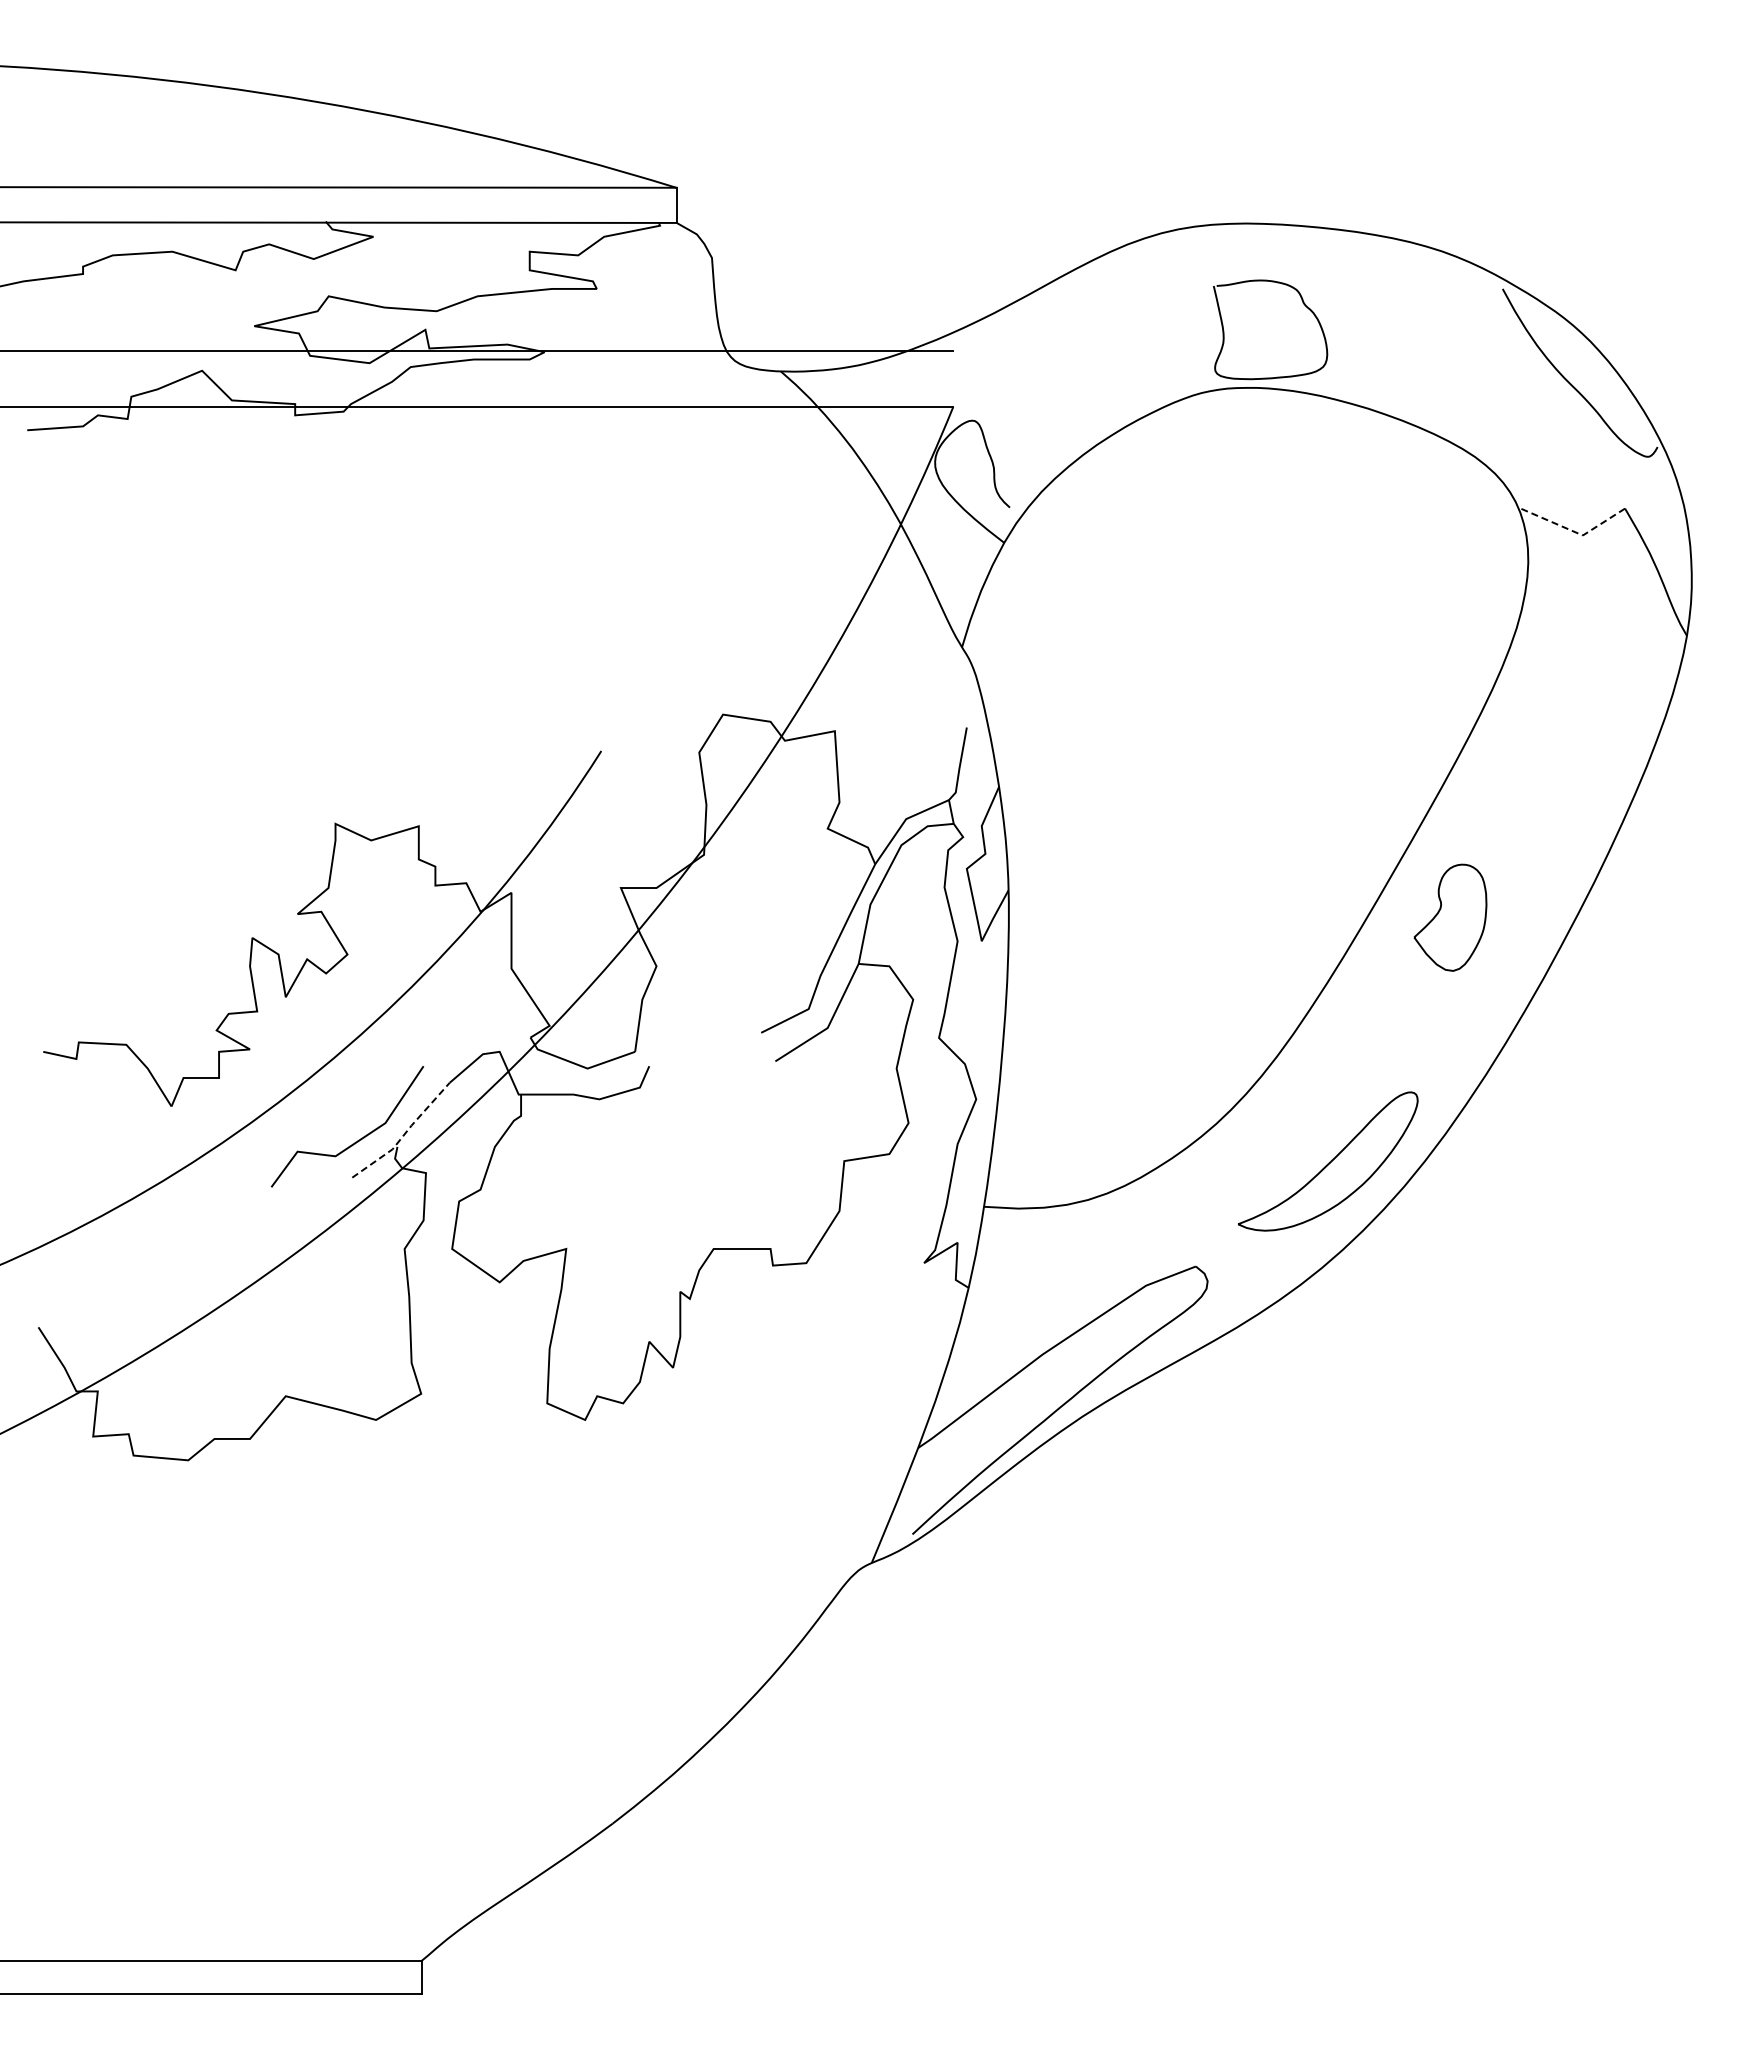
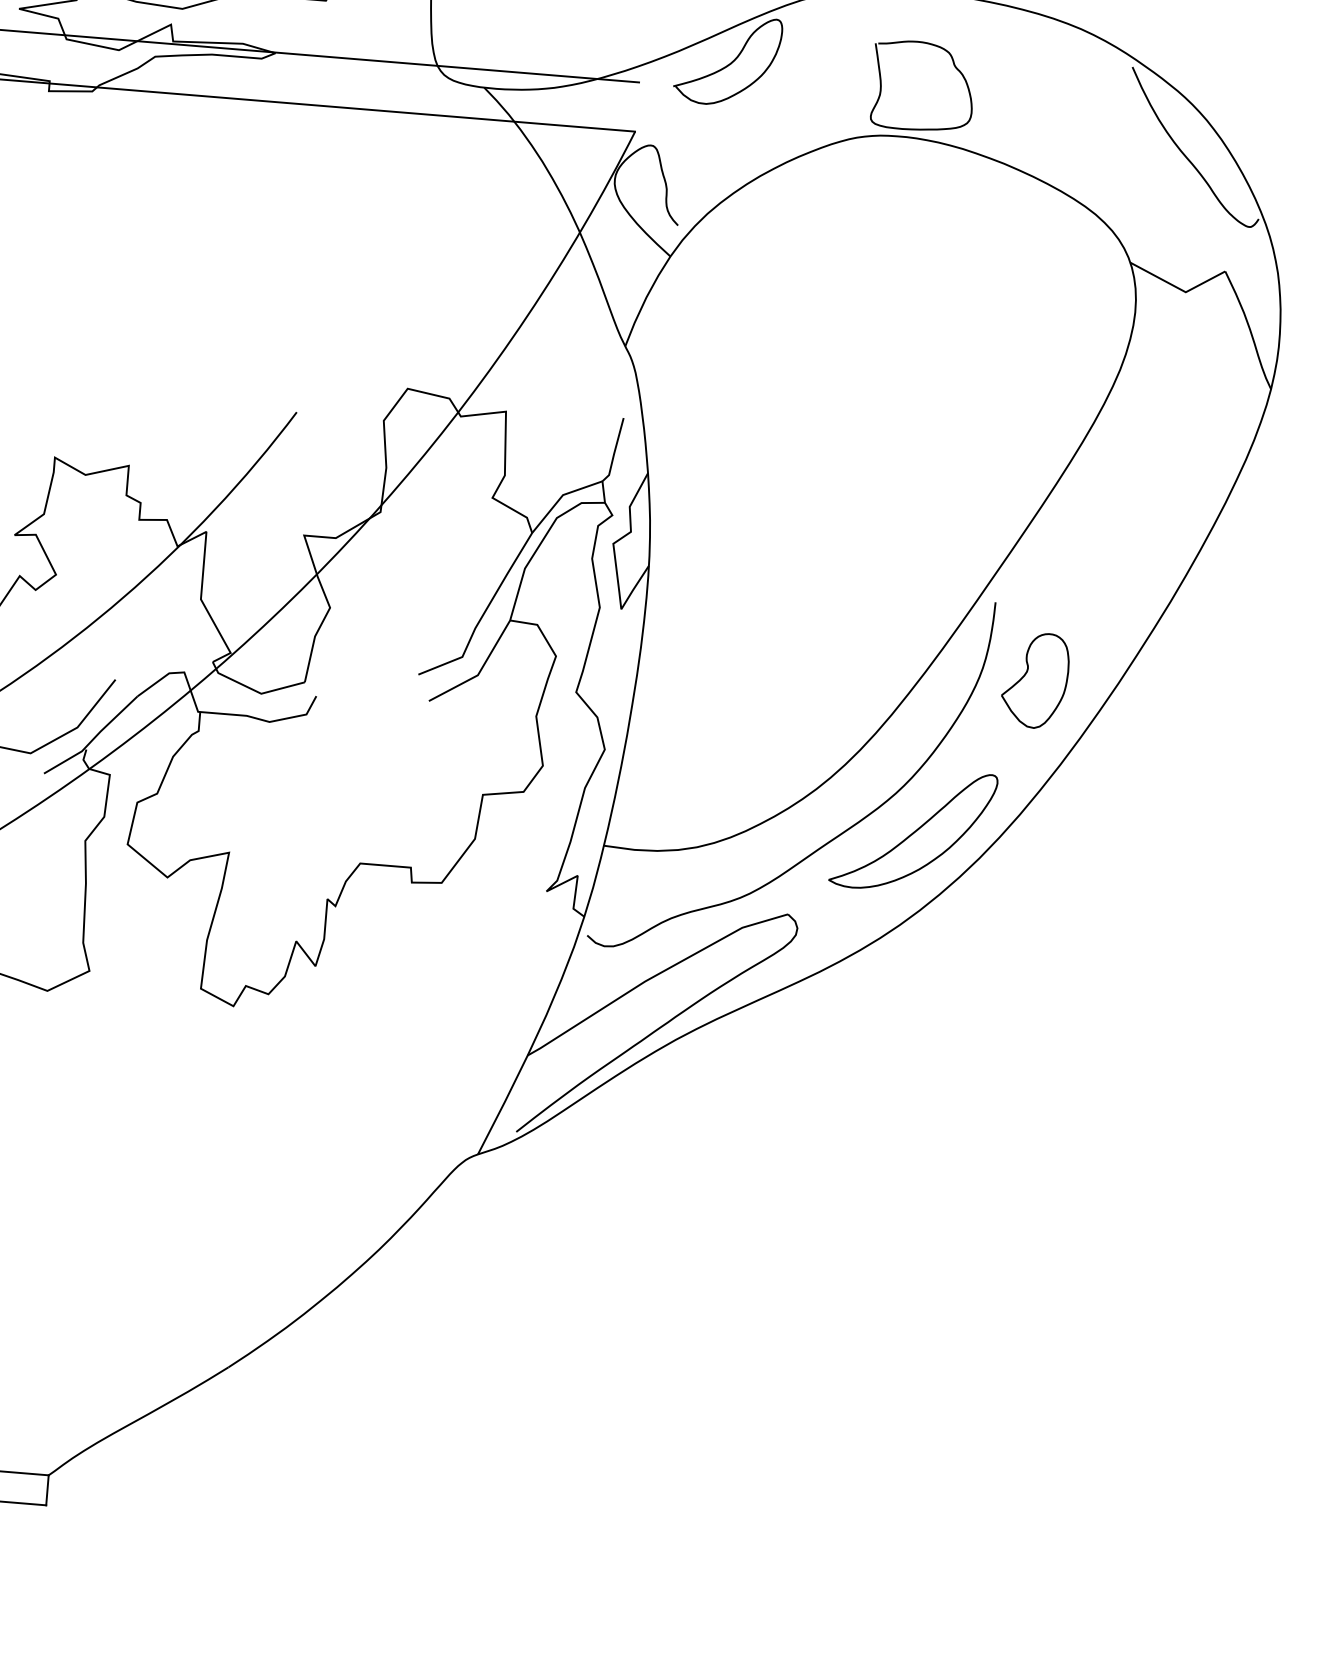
curve: (1052, 321) -> (729, 63), added
line: (1573, 531) -> (1177, 288), dashed -> solid
part: (1450, 917) -> (1035, 680), moved
line: (404, 1133) -> (93, 738), dashed -> solid
curve: (1241, 1175) -> (835, 836), added

